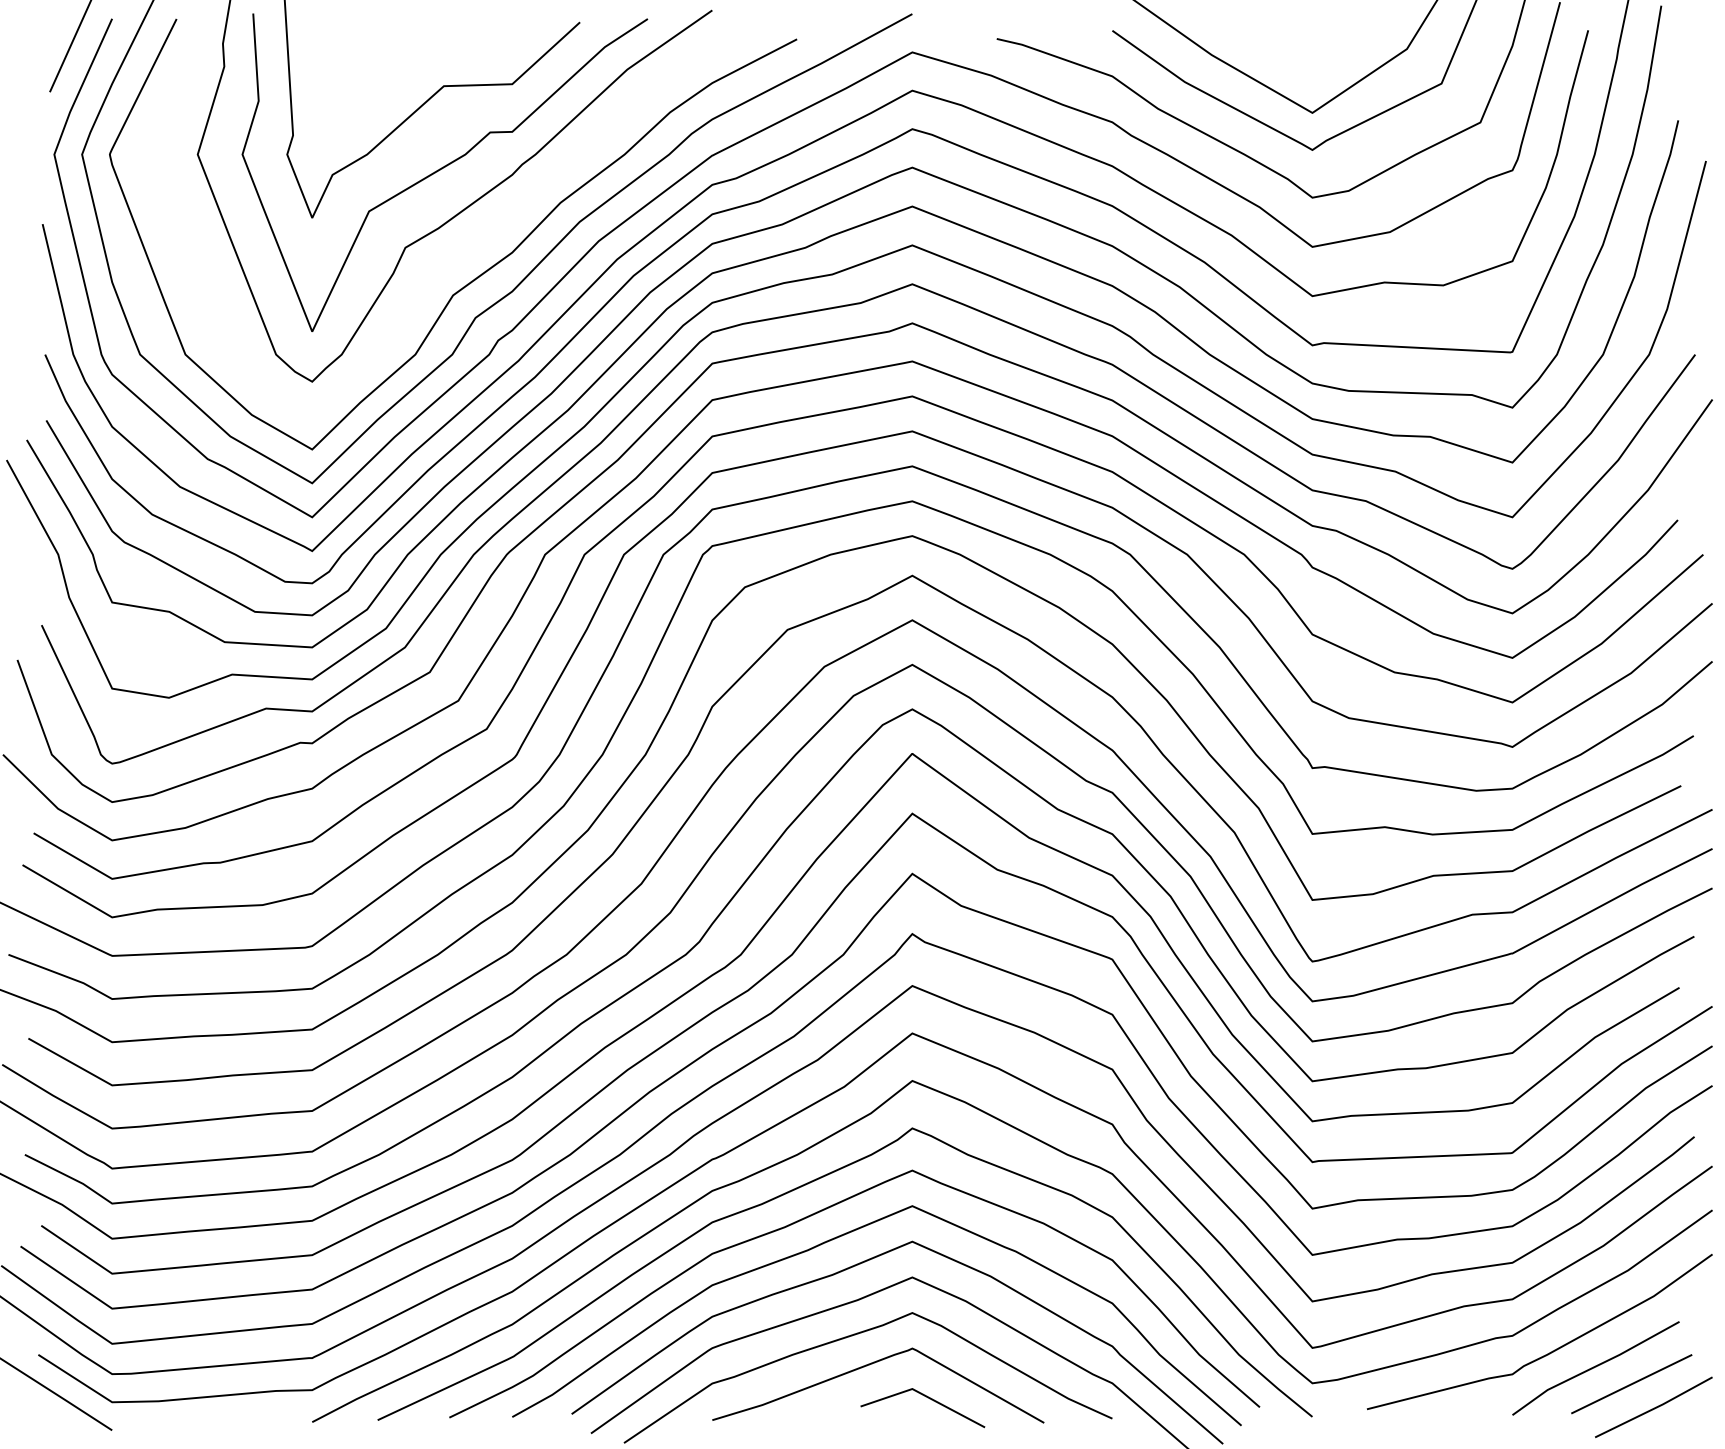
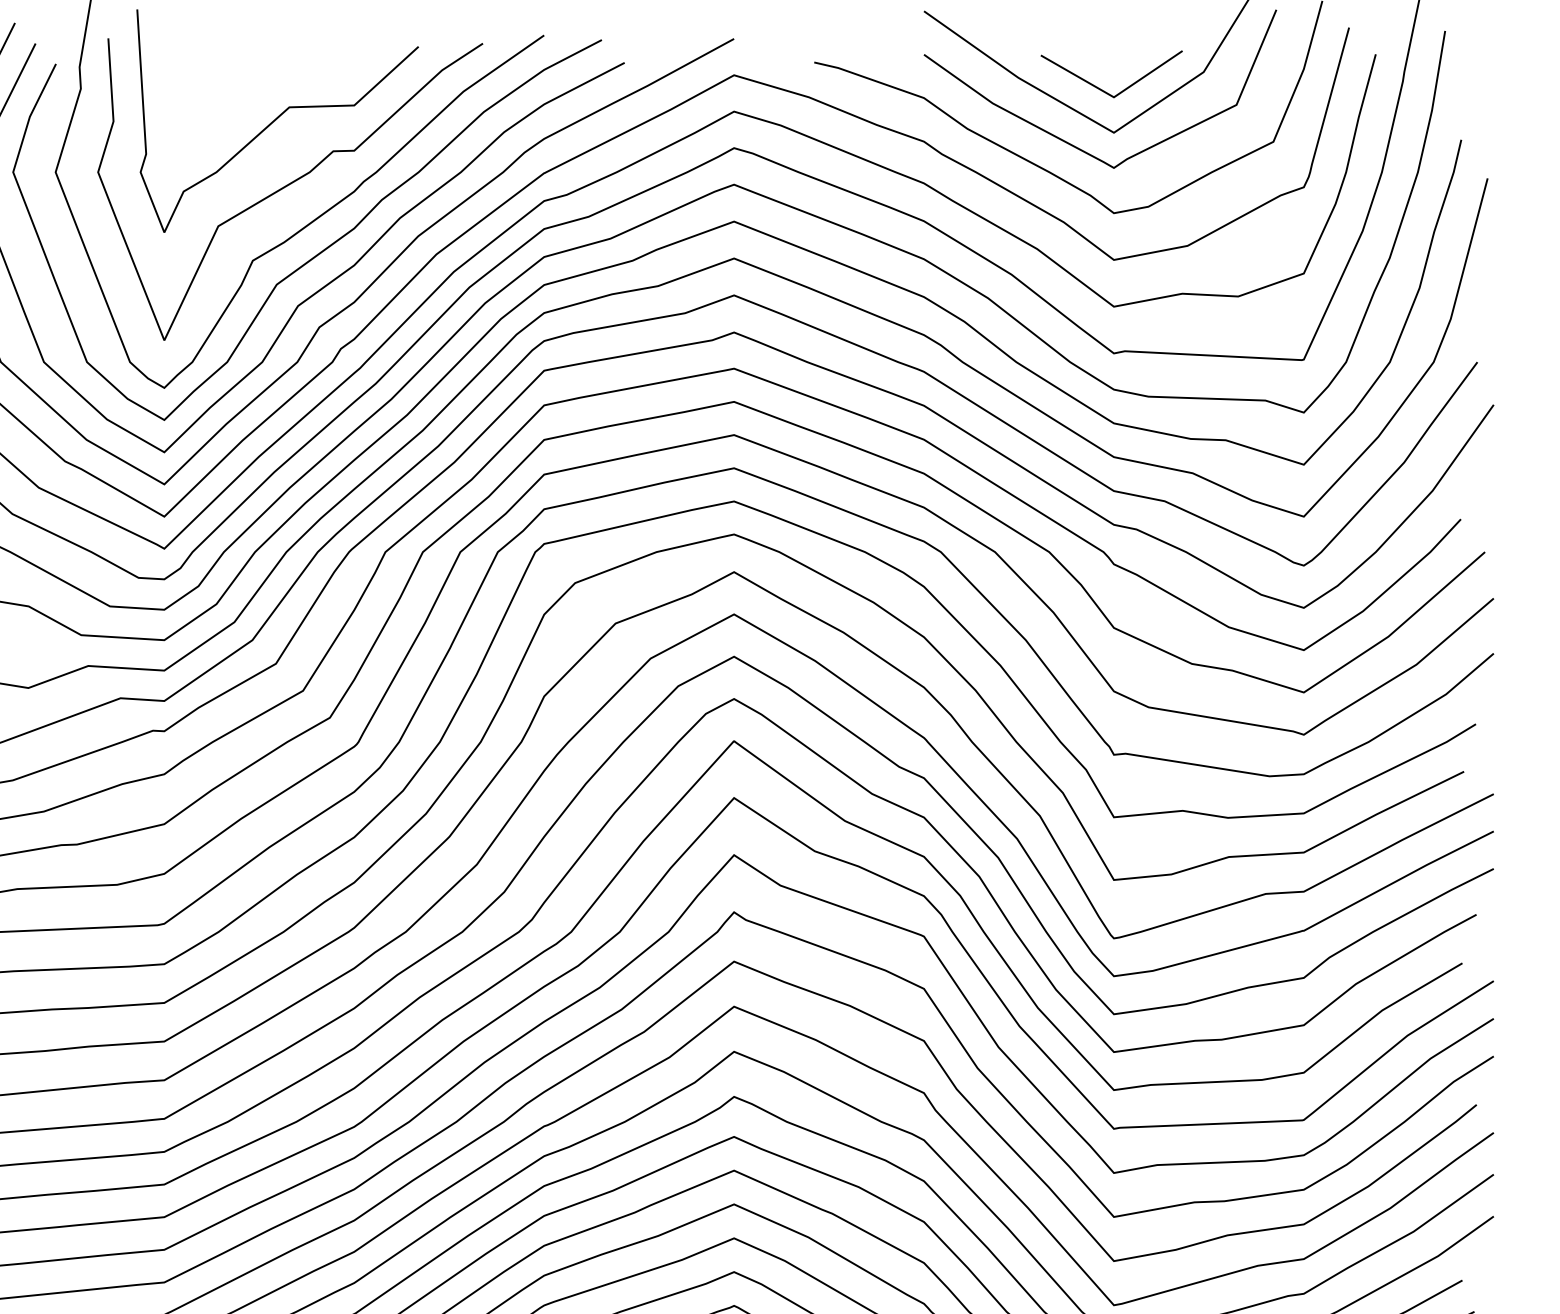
line: (1300, 67) -> (1102, 89), added
curve: (477, 237) -> (321, 251), added

